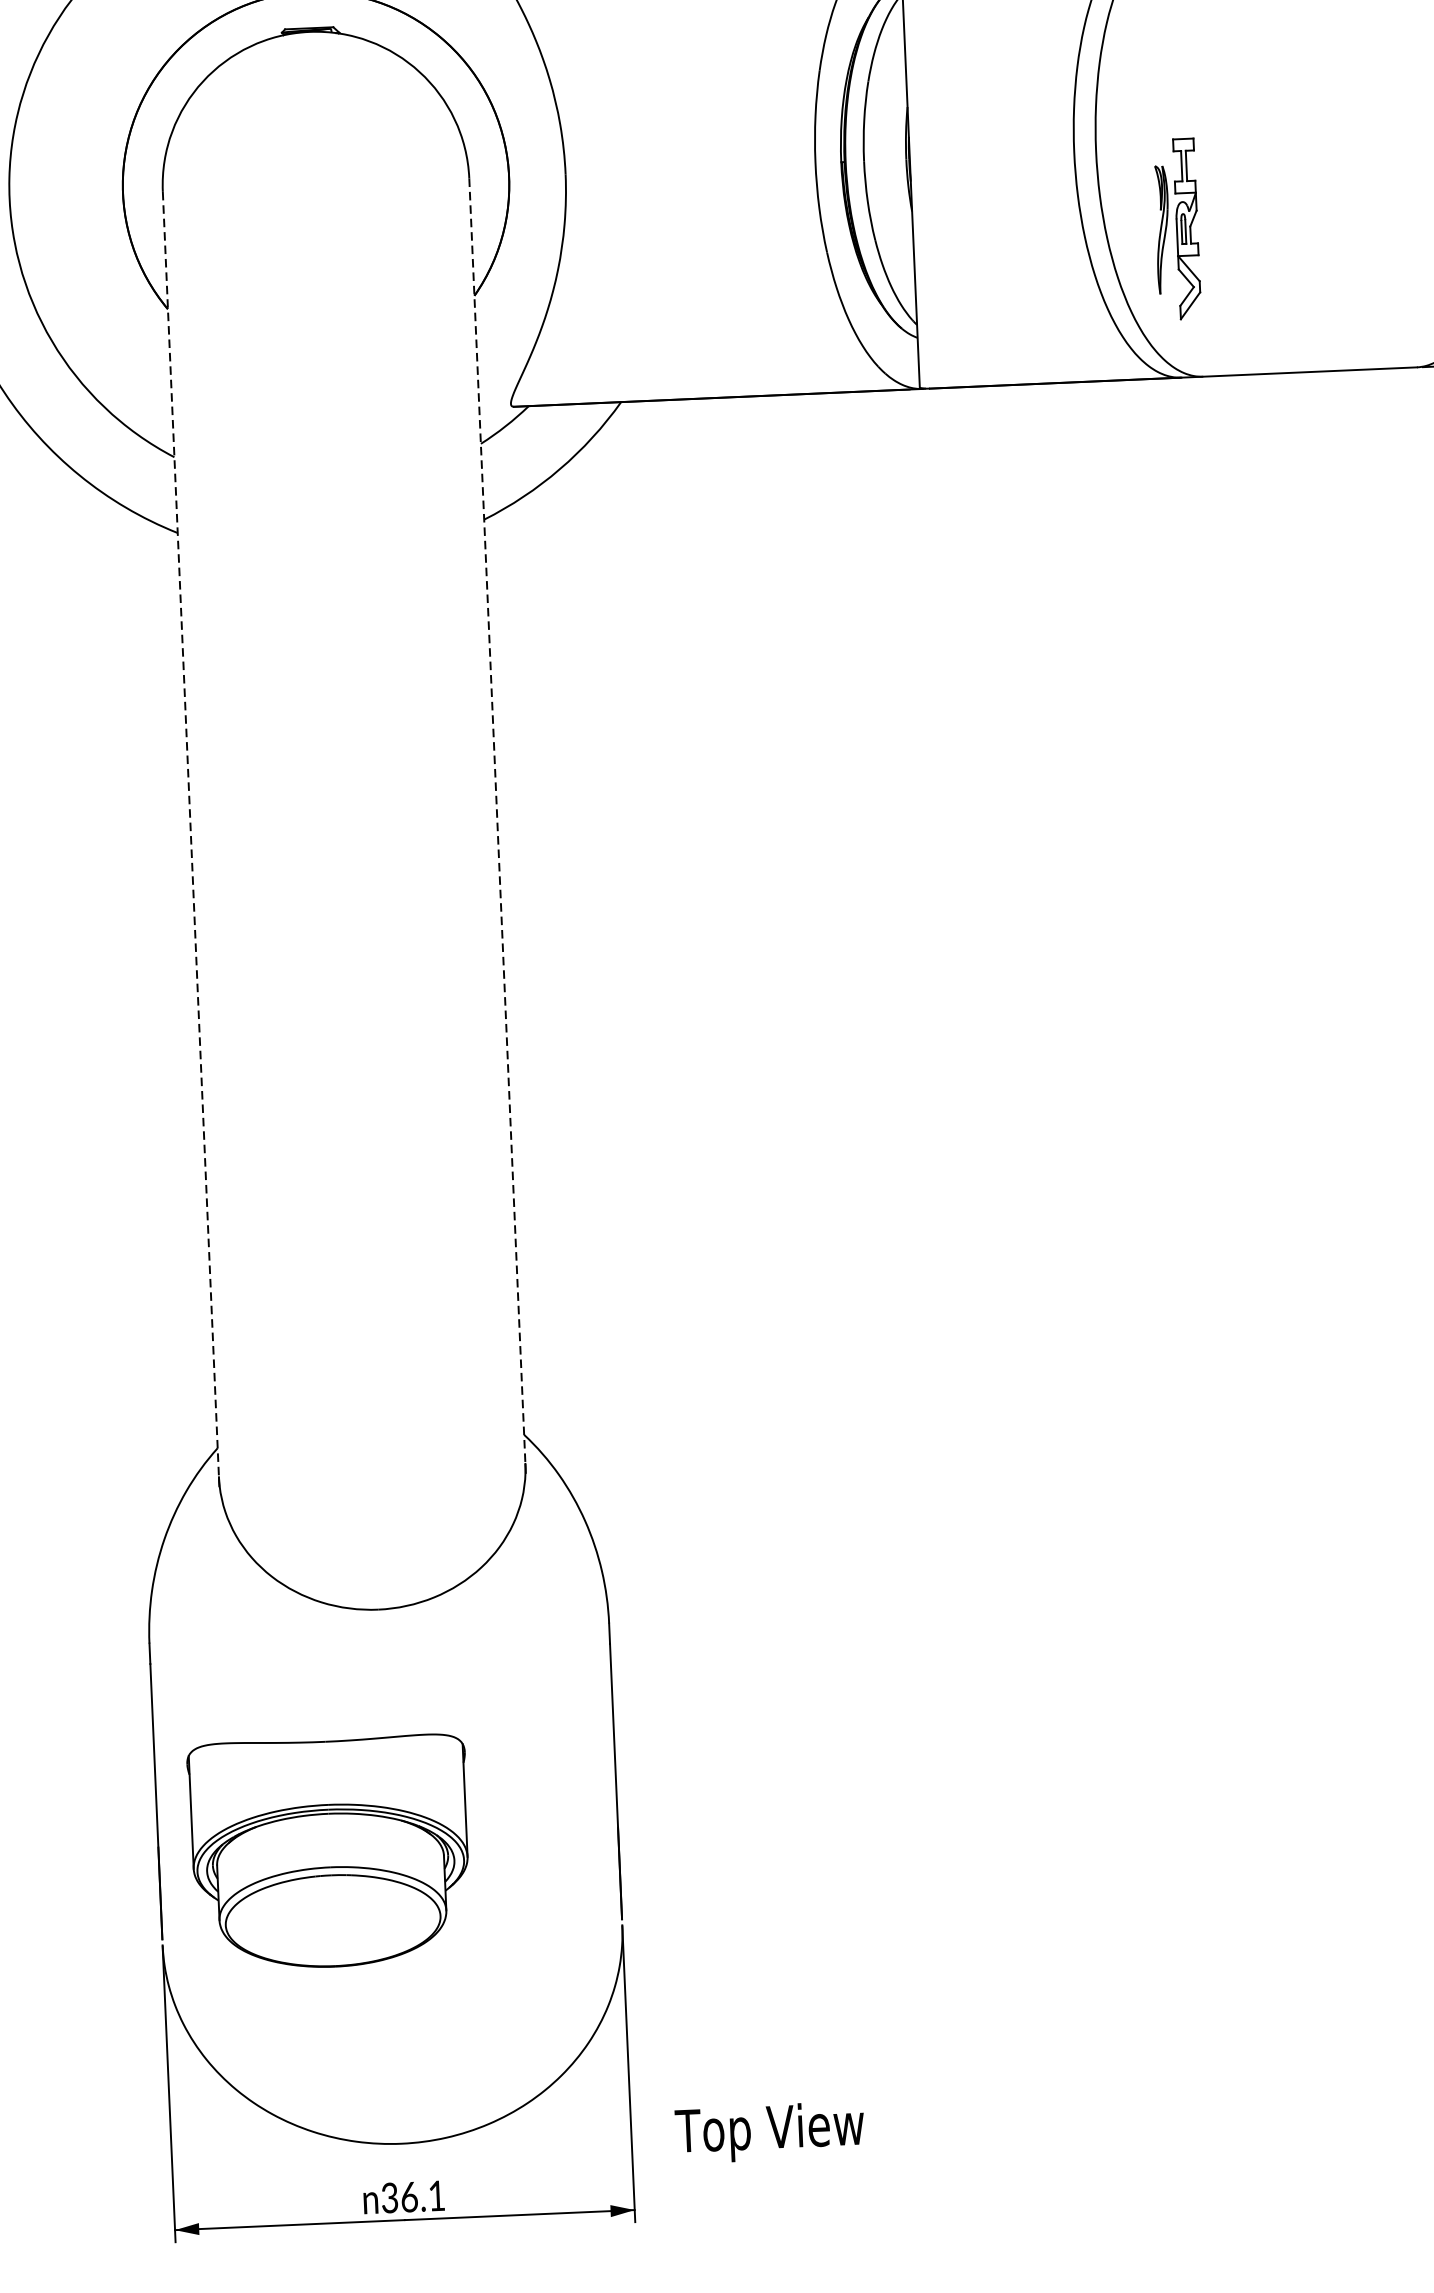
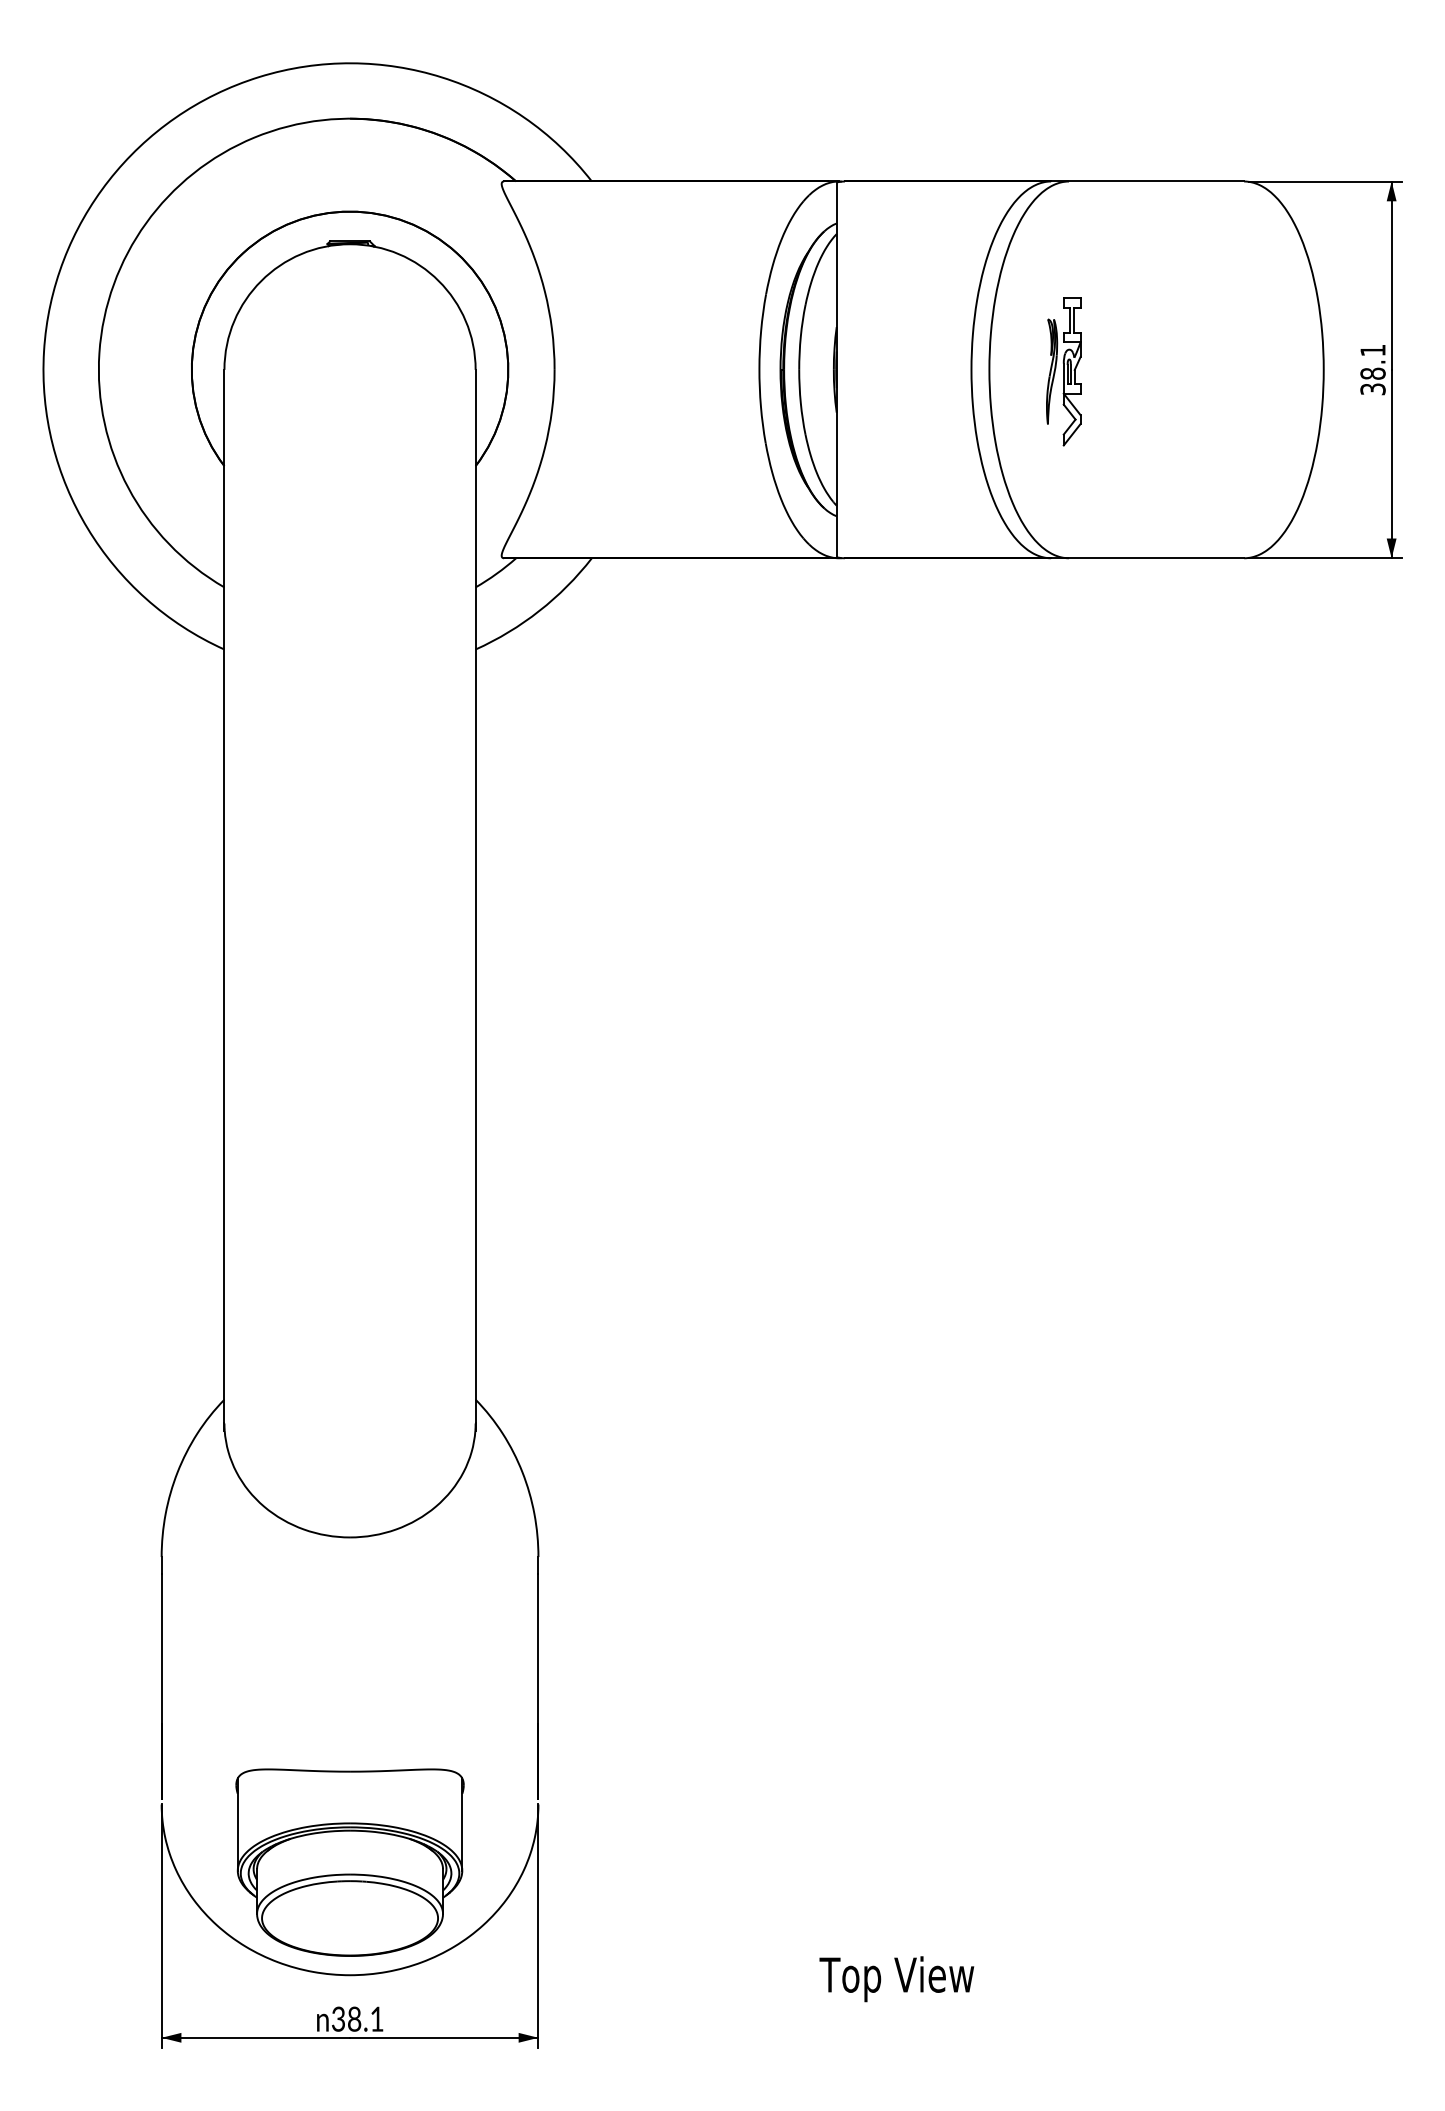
part: (1176, 229) -> (1063, 371), moved
line: (497, 820) -> (475, 896), dashed -> solid
line: (190, 834) -> (224, 896), dashed -> solid
part: (329, 1852) -> (349, 1862), moved
text: (769, 2132) -> (896, 1979), moved
text: (409, 2196) -> (354, 2018), 36.1 -> 38.1

